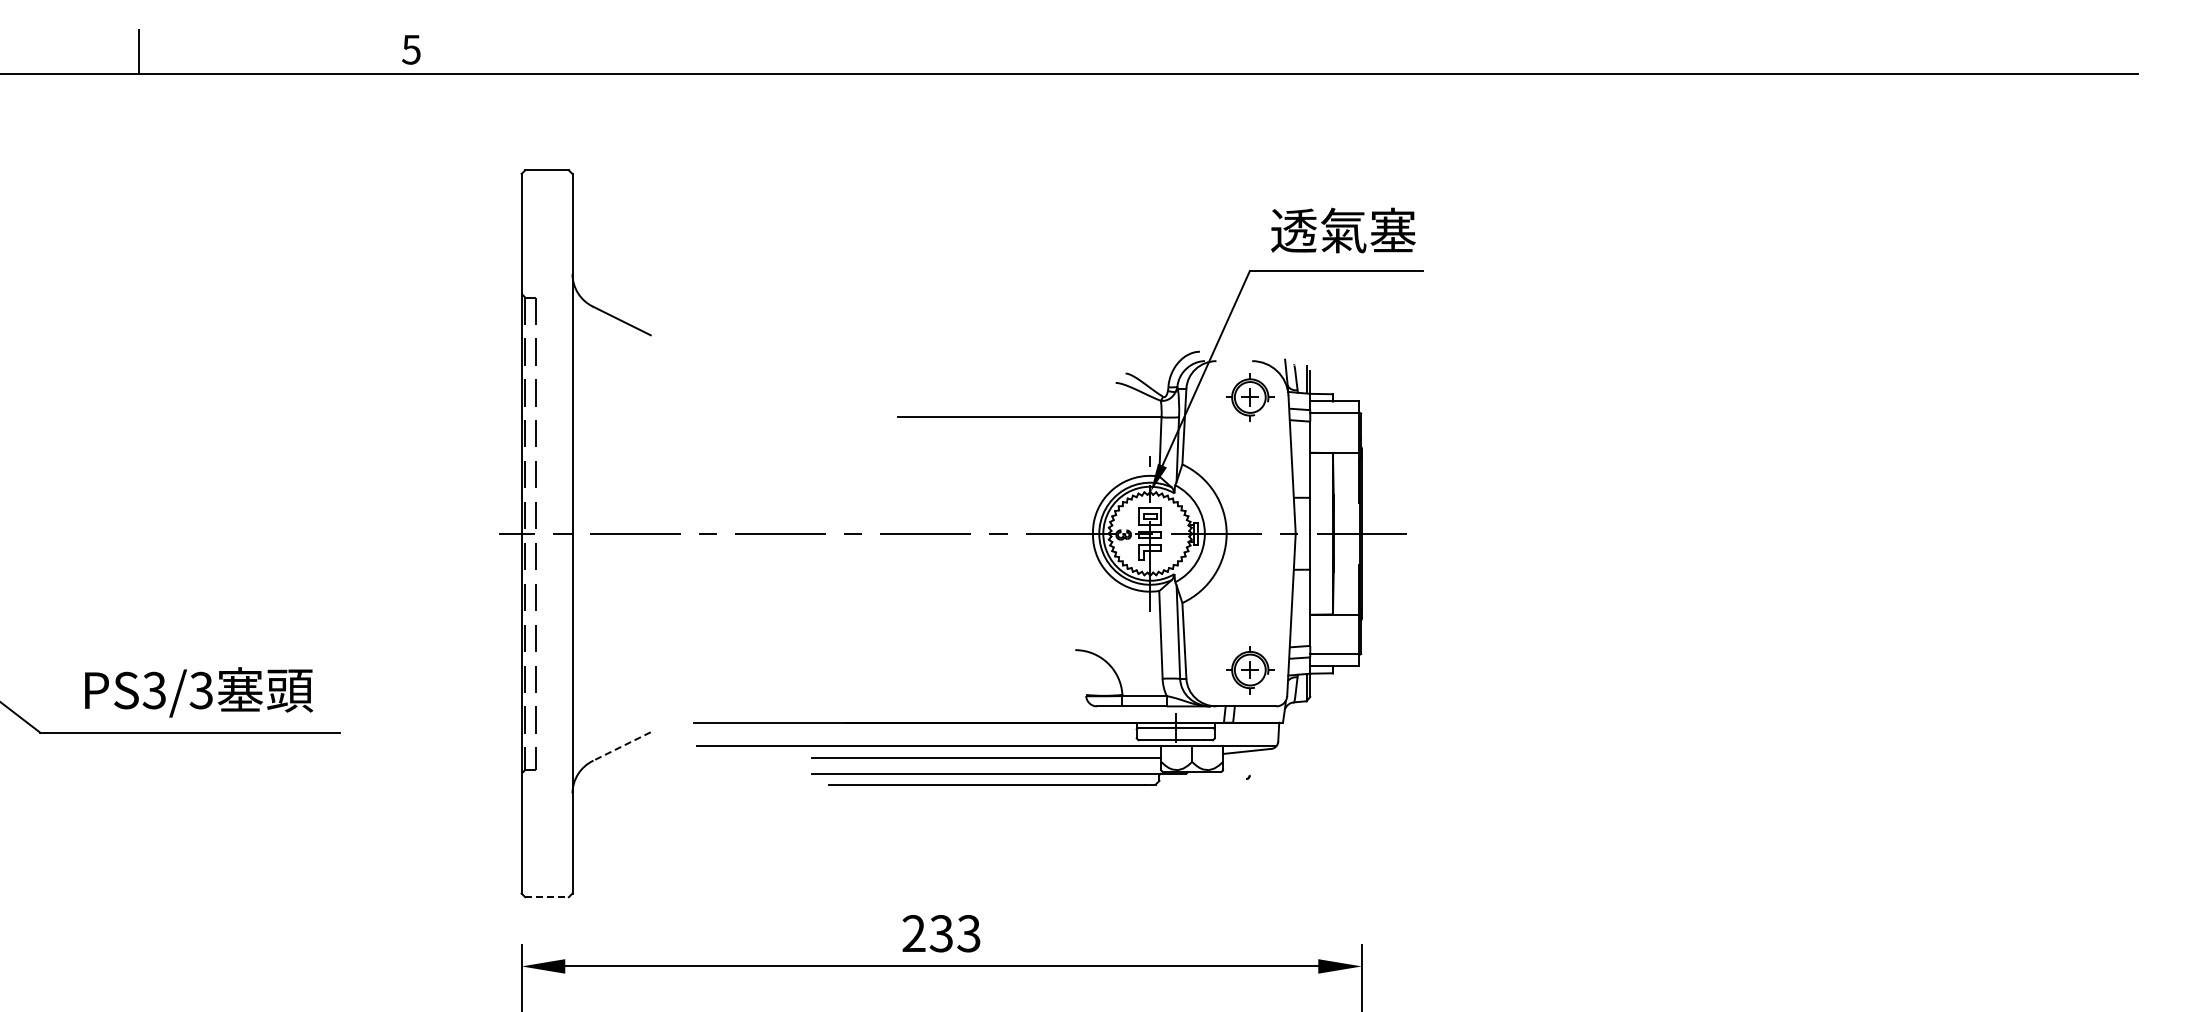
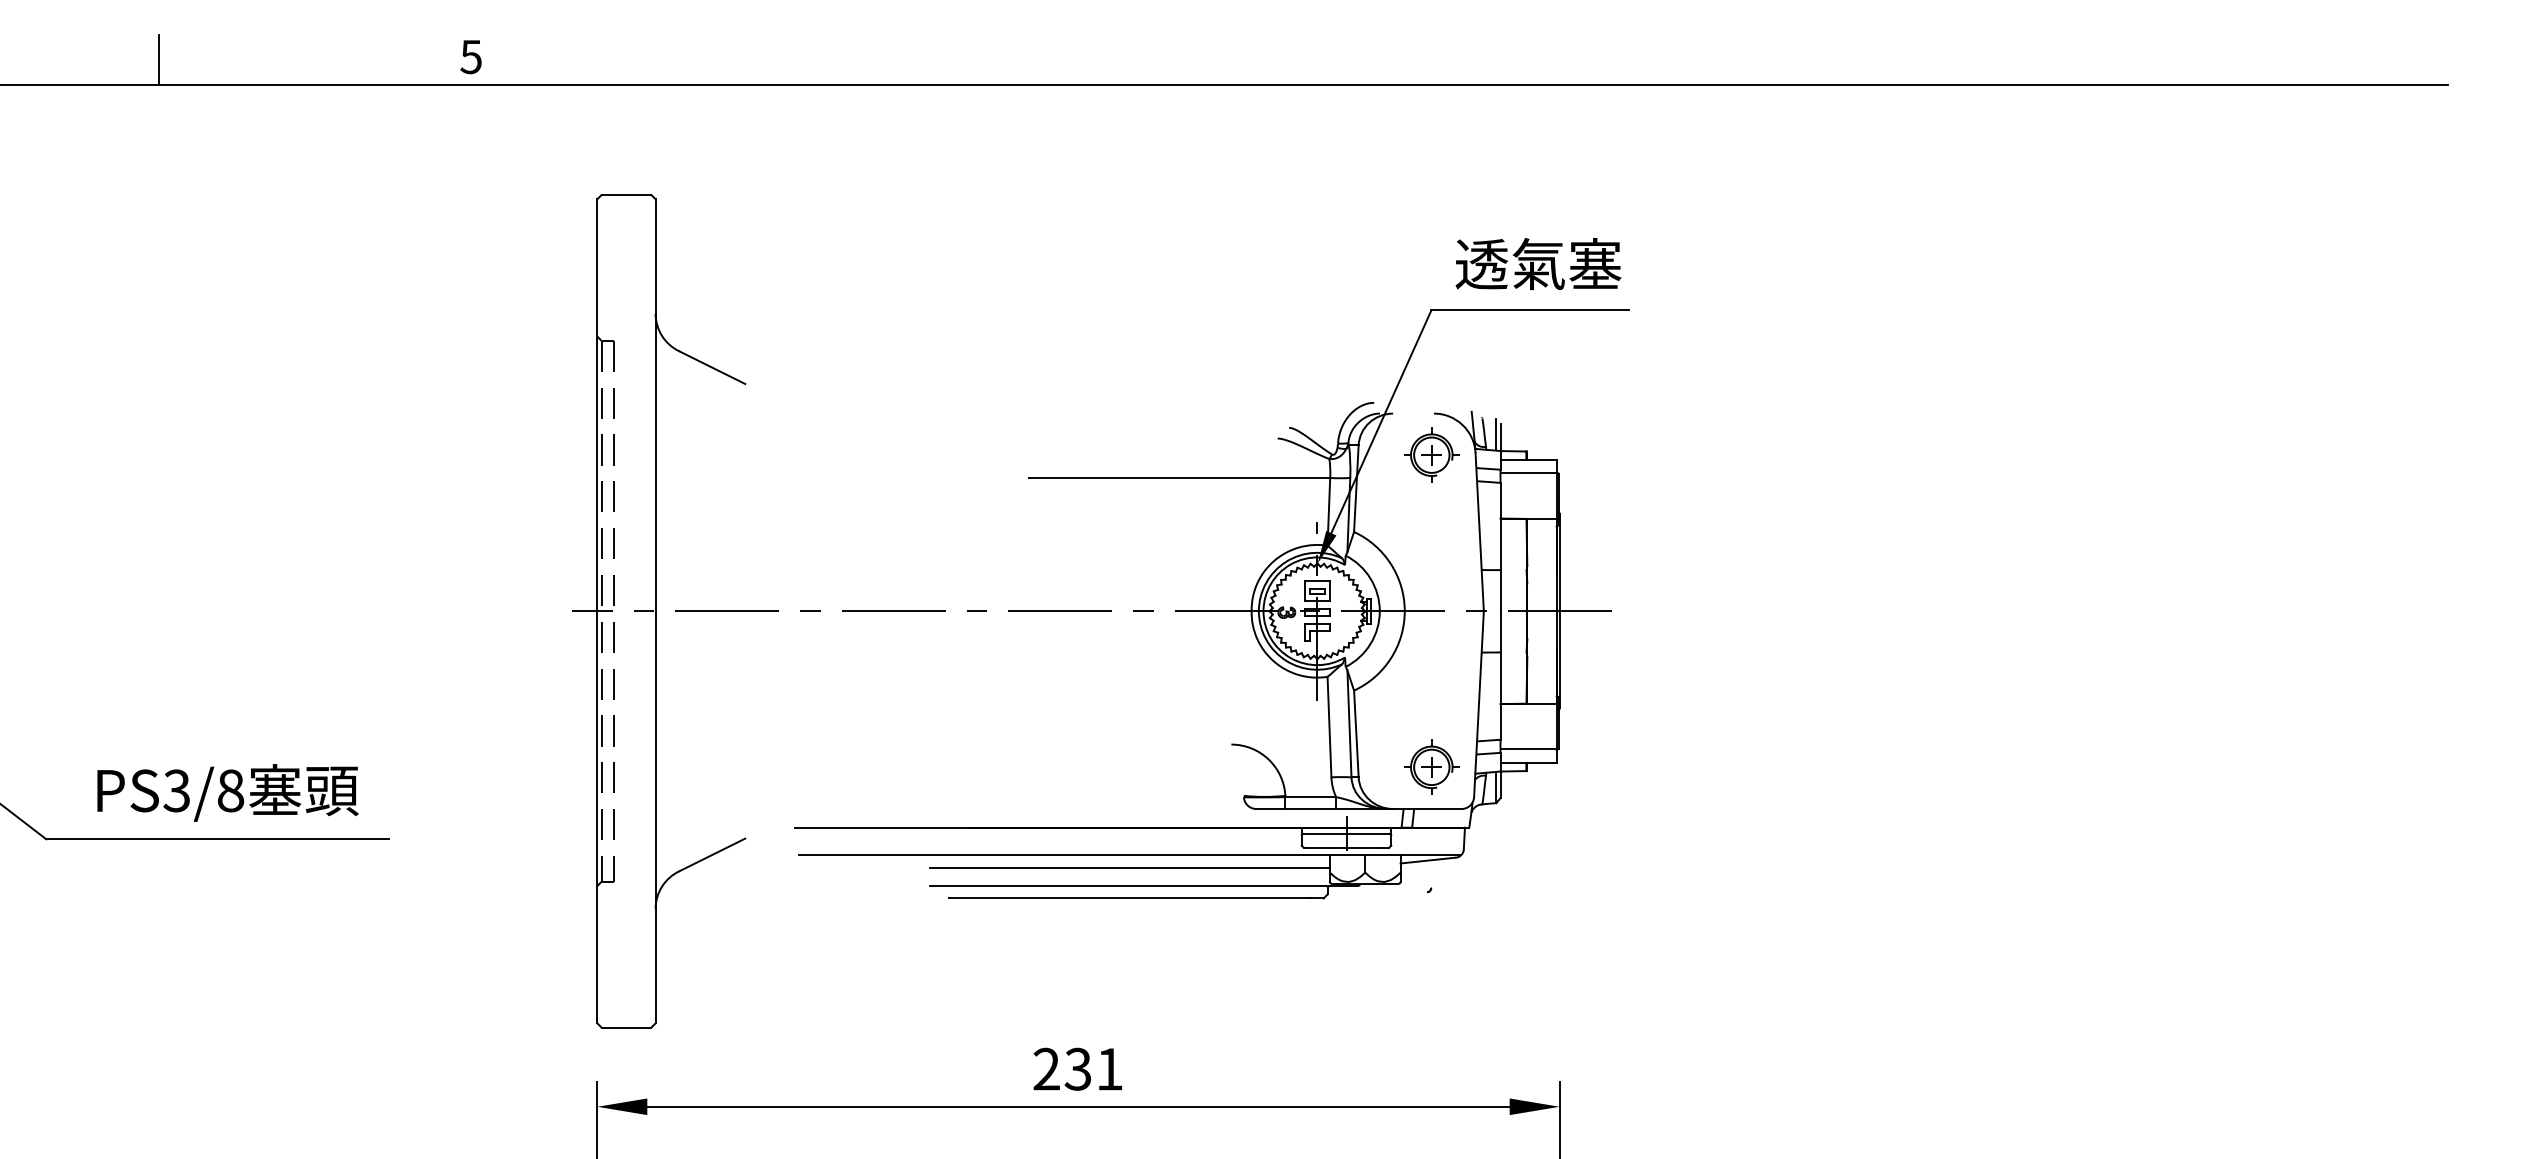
text: (201, 690) -> (230, 790), PS3/3 -> PS3/8
line: (622, 746) -> (712, 854), dashed -> solid
line: (547, 897) -> (626, 1027), dashed -> solid
text: (968, 933) -> (1109, 1069), 233 -> 231

